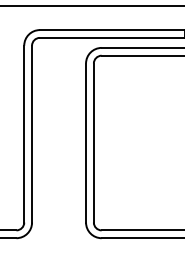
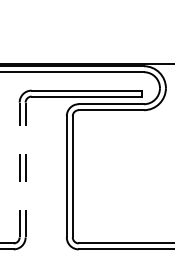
line: (24, 133) -> (19, 169), solid -> dashed
line: (31, 133) -> (25, 169), solid -> dashed

